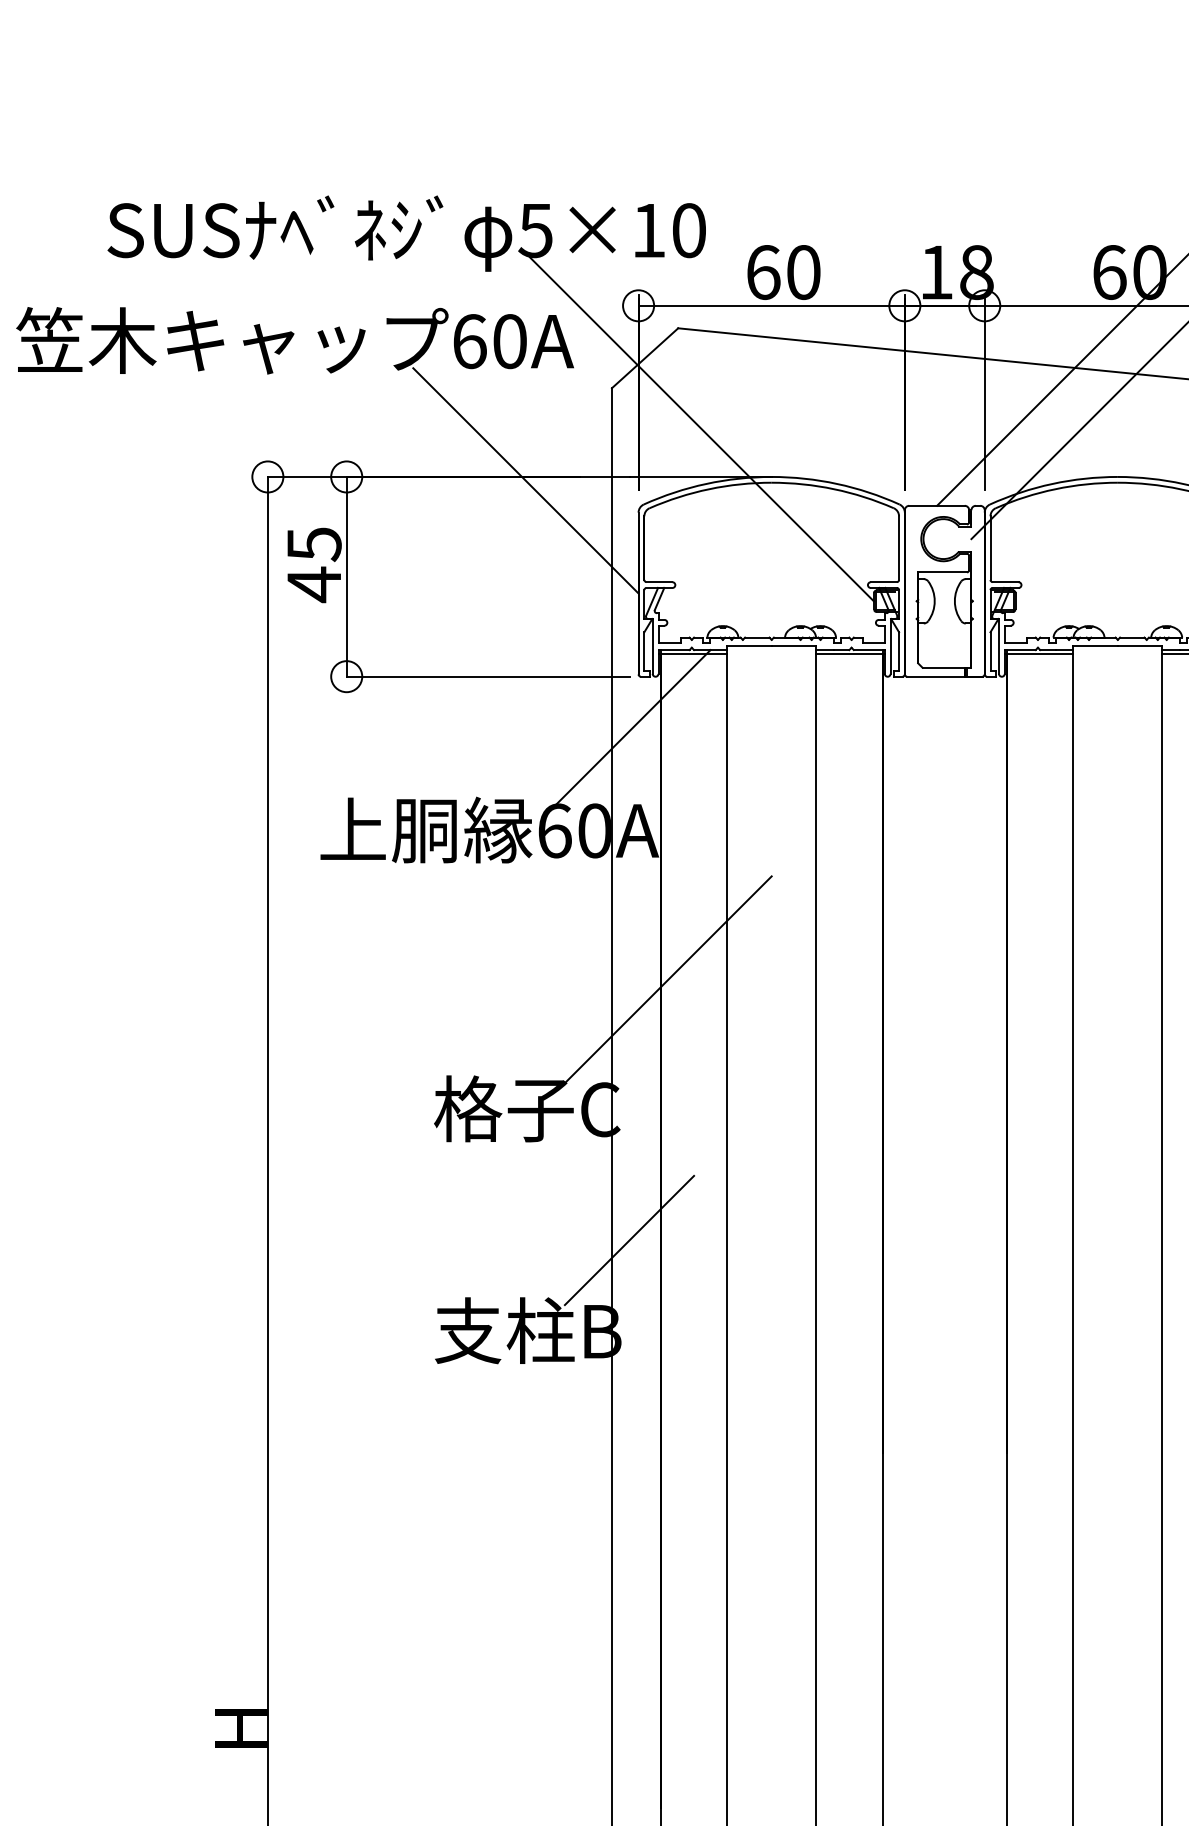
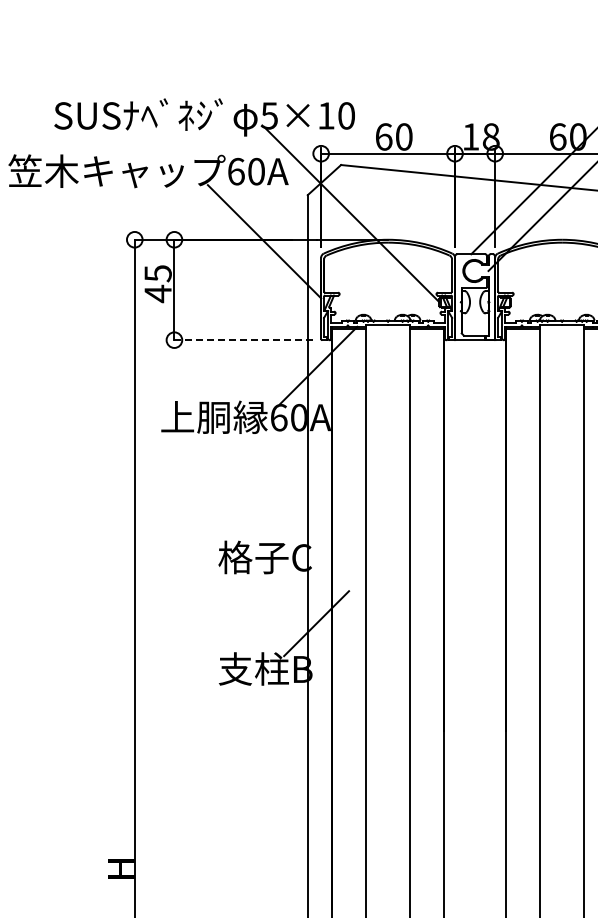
line: (490, 677) -> (246, 340), solid -> dashed
line: (669, 979) -> (336, 492), removed

